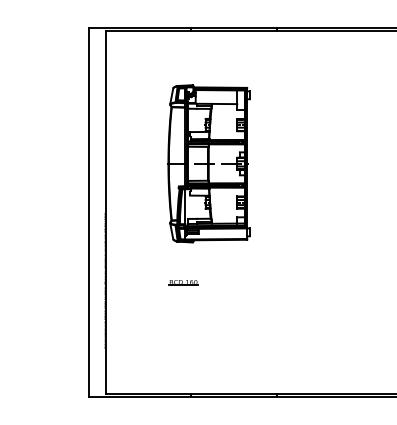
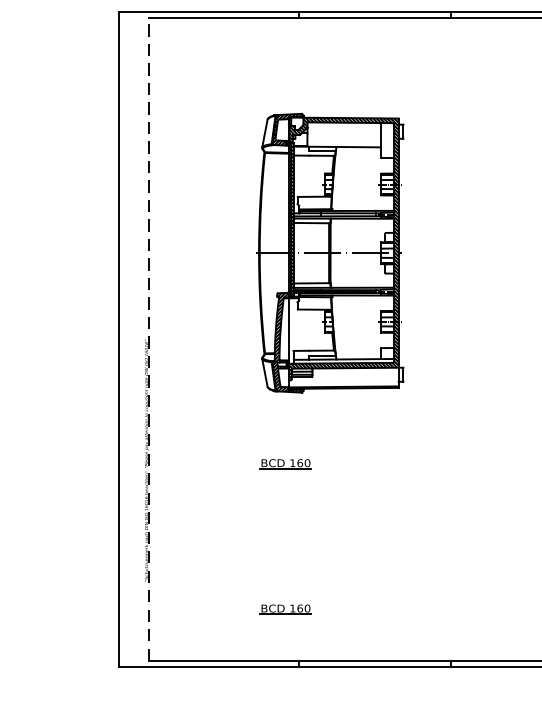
line: (106, 212) -> (149, 339), solid -> dashed
part: (183, 364) -> (285, 609), added

